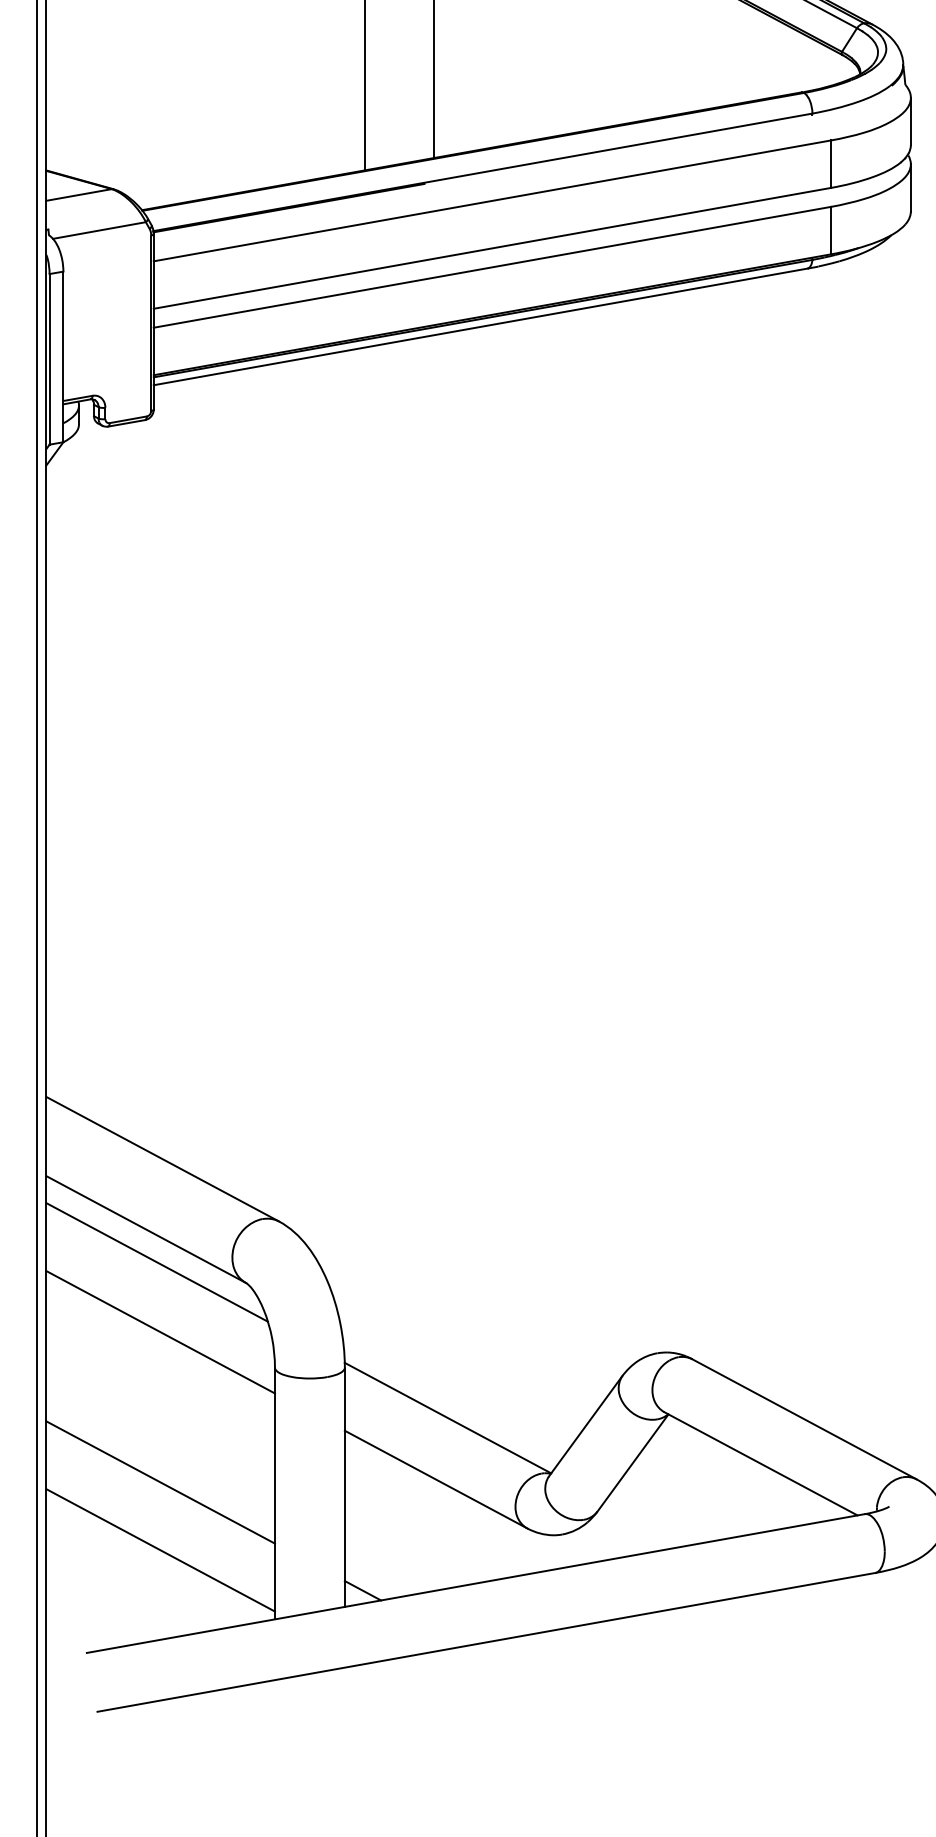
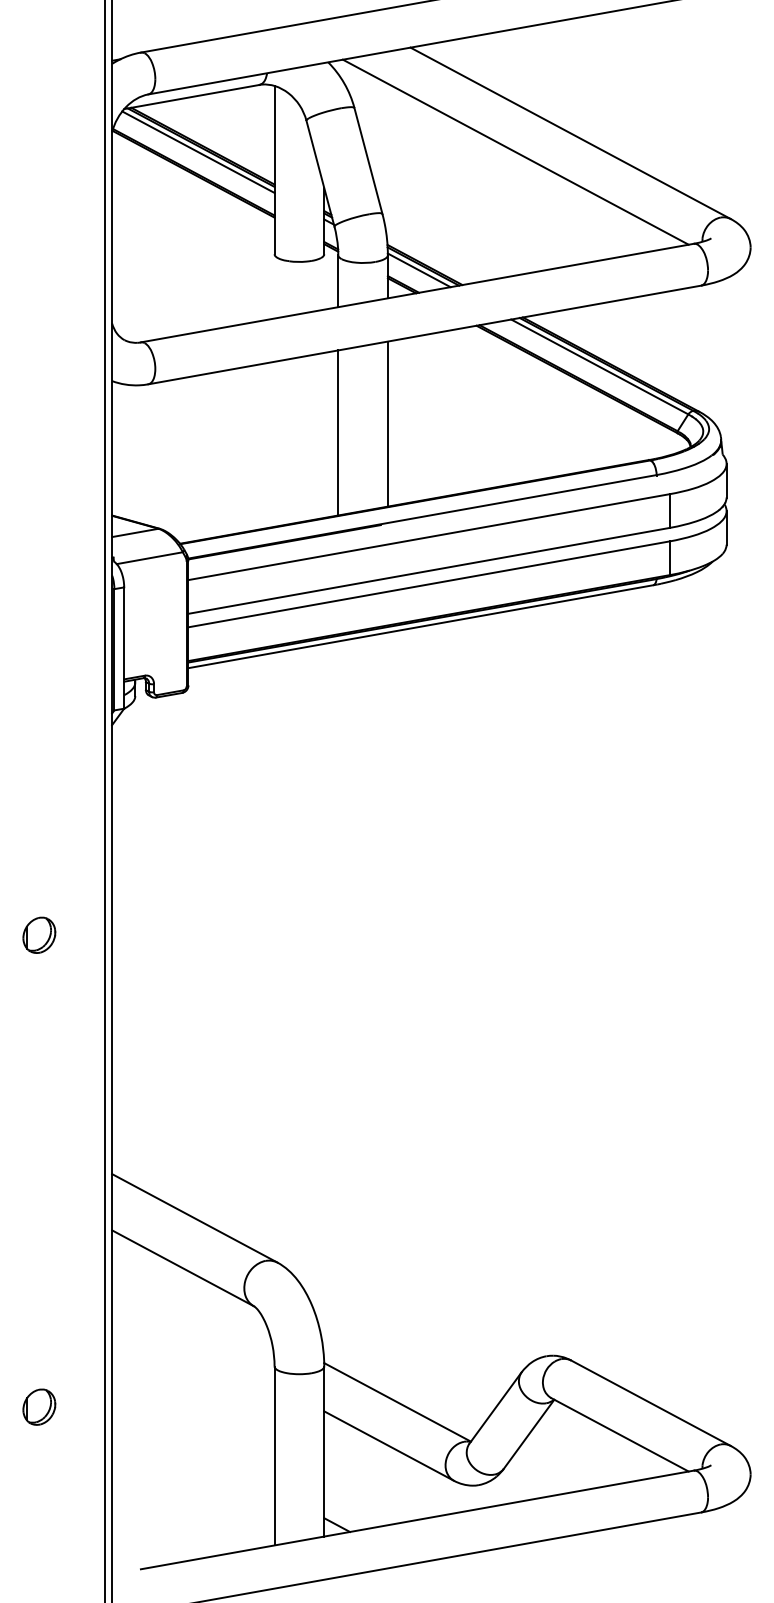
line: (156, 1262) -> (190, 1291), removed
line: (160, 1331) -> (193, 1340), removed
line: (160, 1481) -> (193, 1447), removed
line: (160, 1549) -> (193, 1495), removed

